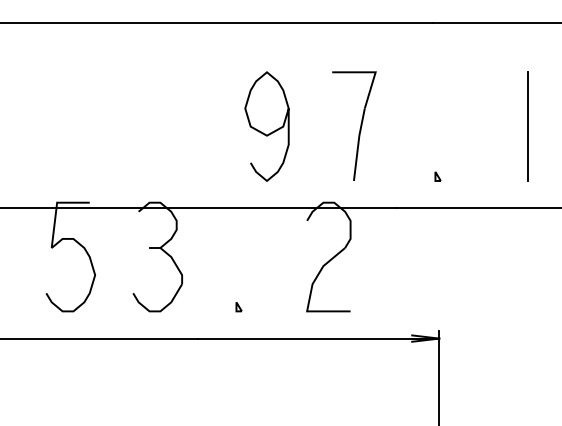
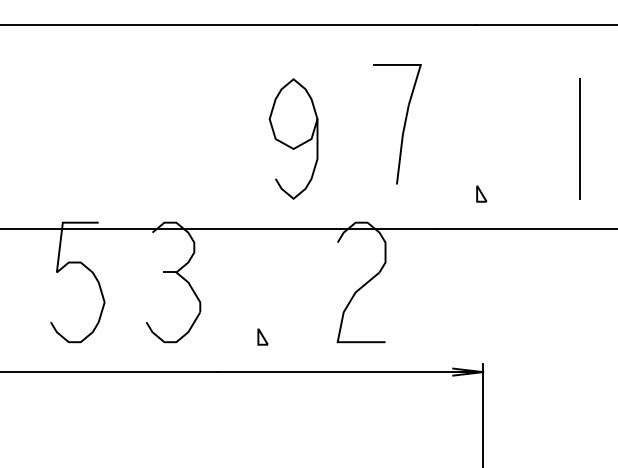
part: (354, 125) -> (397, 123), moved
part: (437, 176) -> (481, 193), size x1.6
part: (238, 307) -> (262, 337), size x1.6

